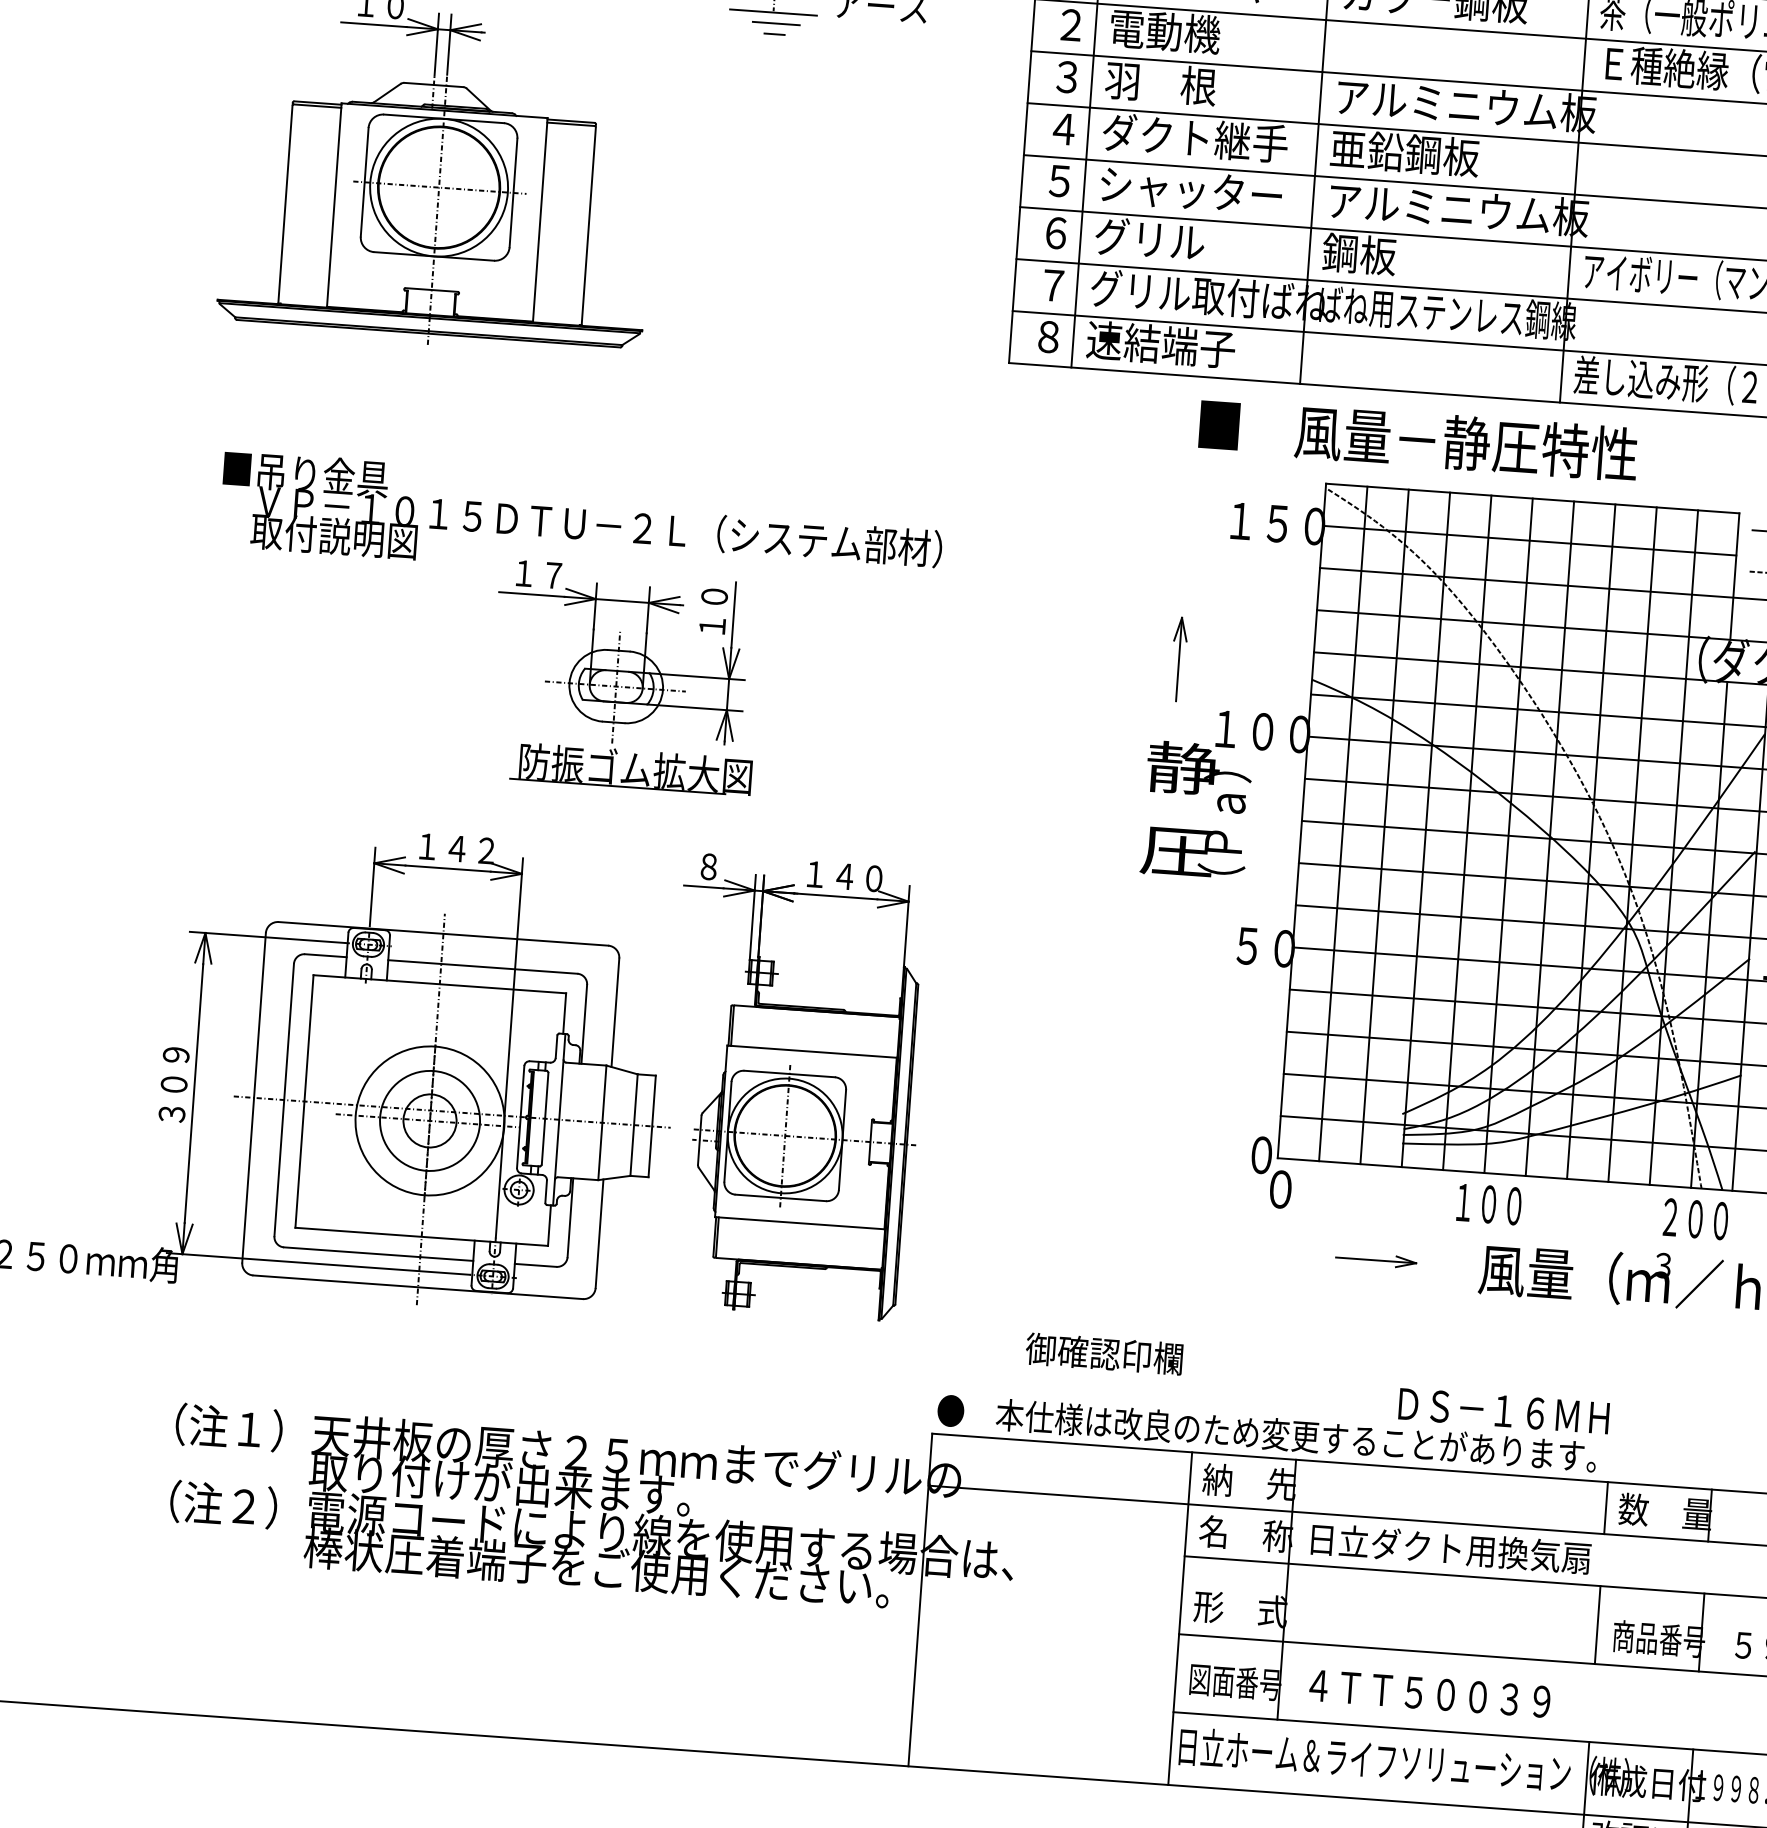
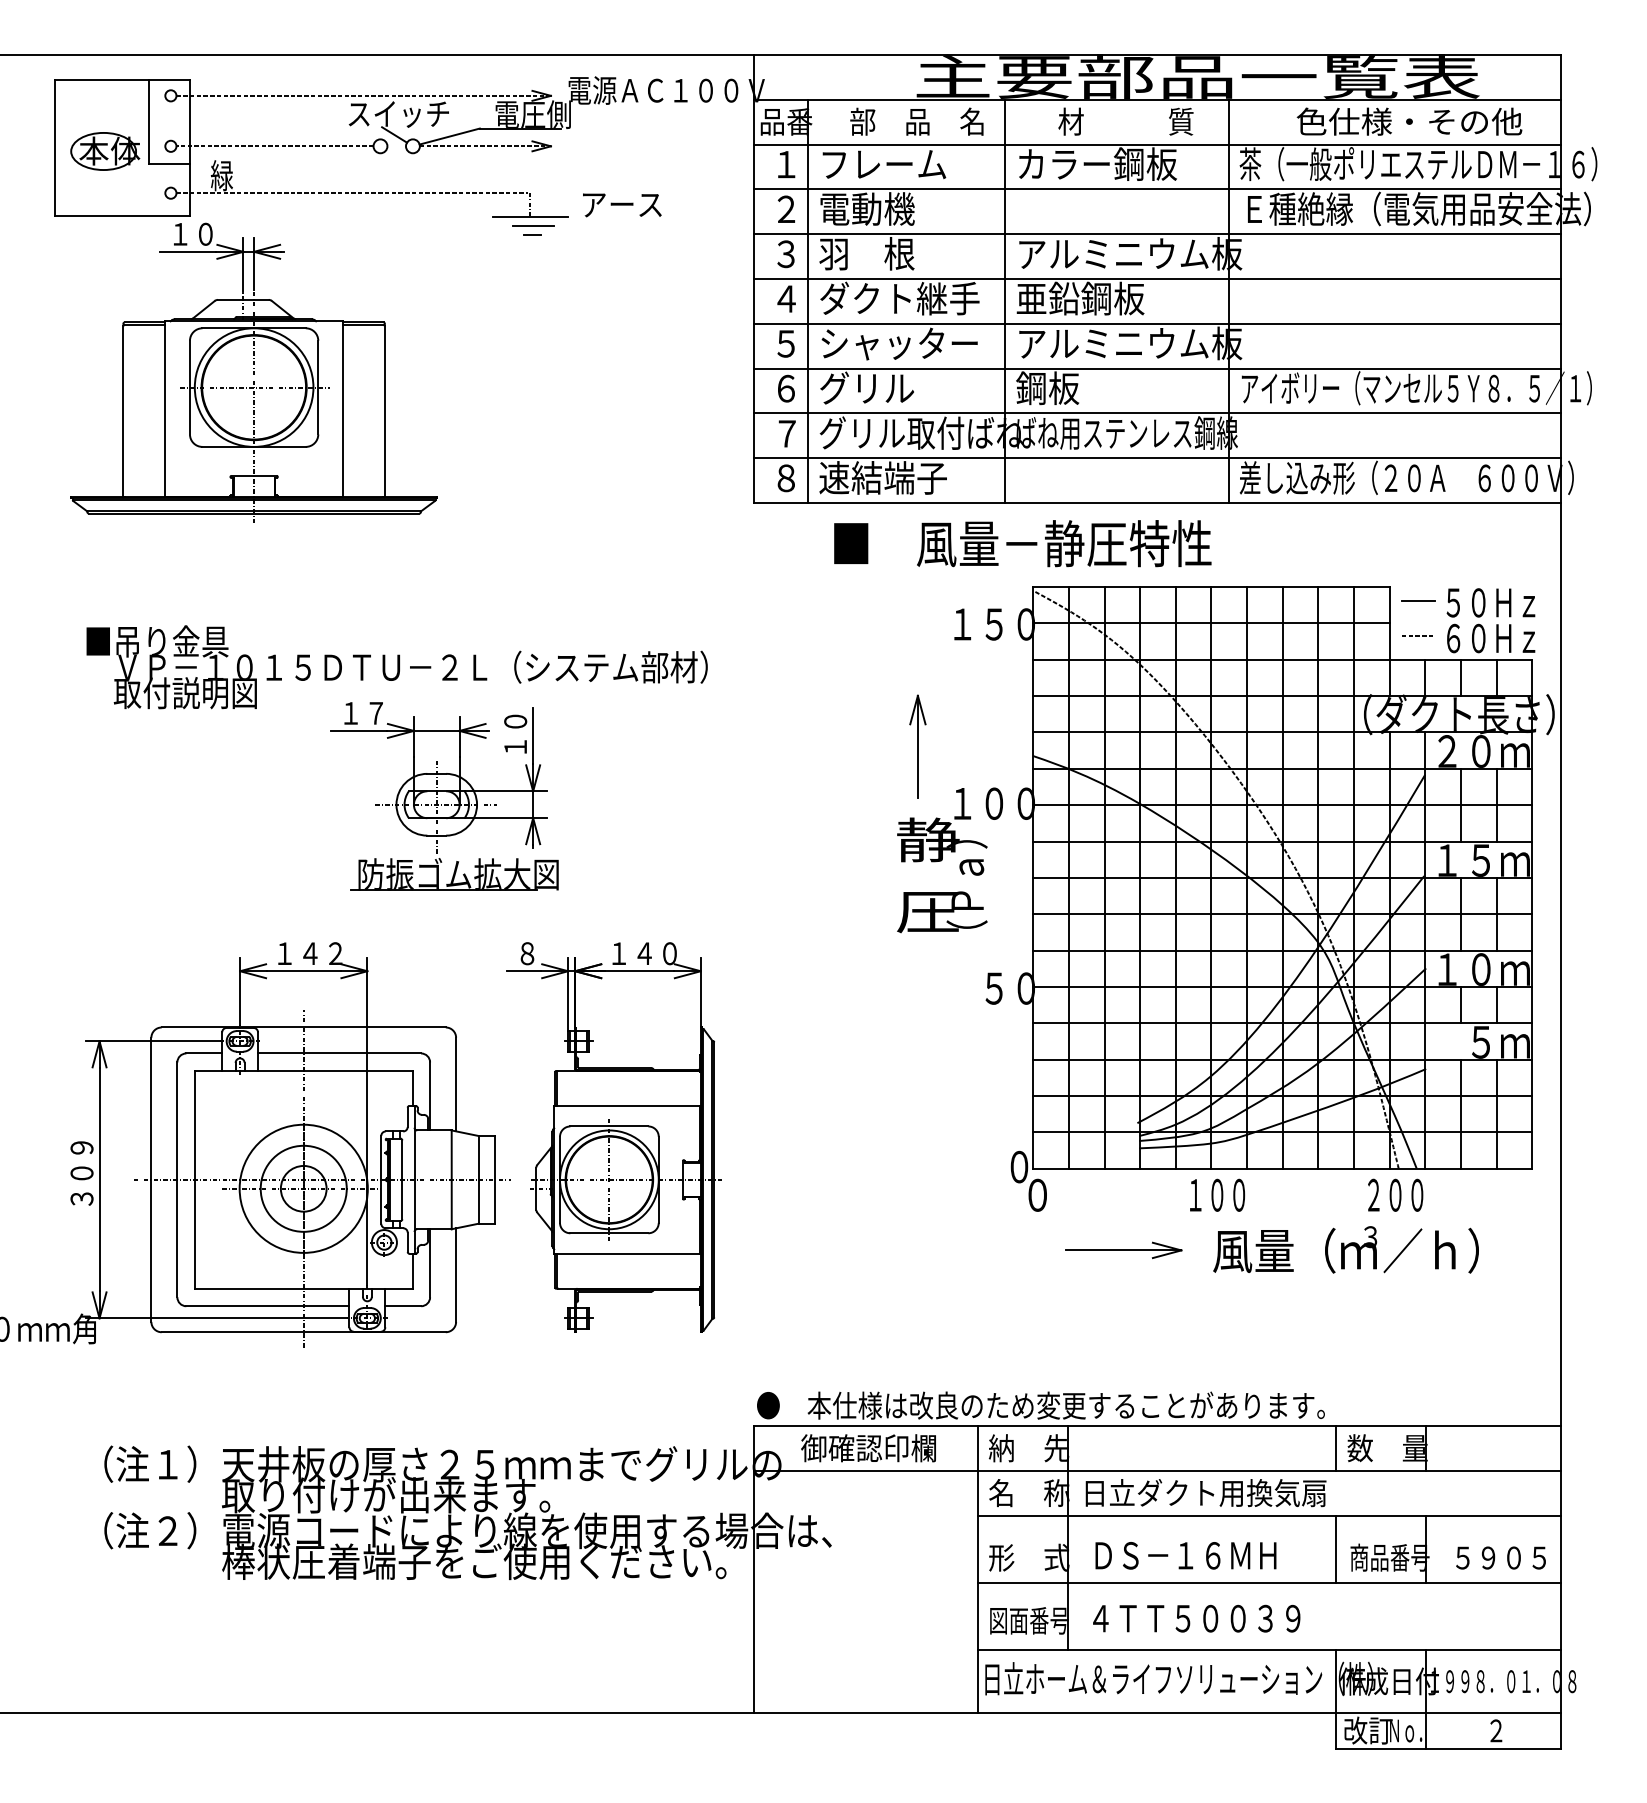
text: (1418, 439) -> (1022, 543), moved
part: (1178, 659) -> (917, 746), size x1.43
part: (1375, 1259) -> (1123, 1249), size x1.67
text: (1104, 1354) -> (868, 1448), moved
text: (1503, 1410) -> (1185, 1555), moved

